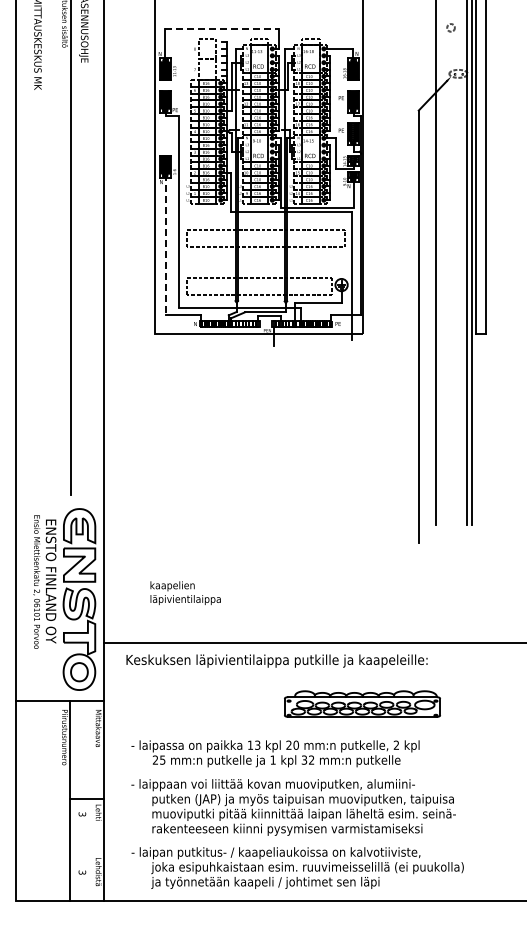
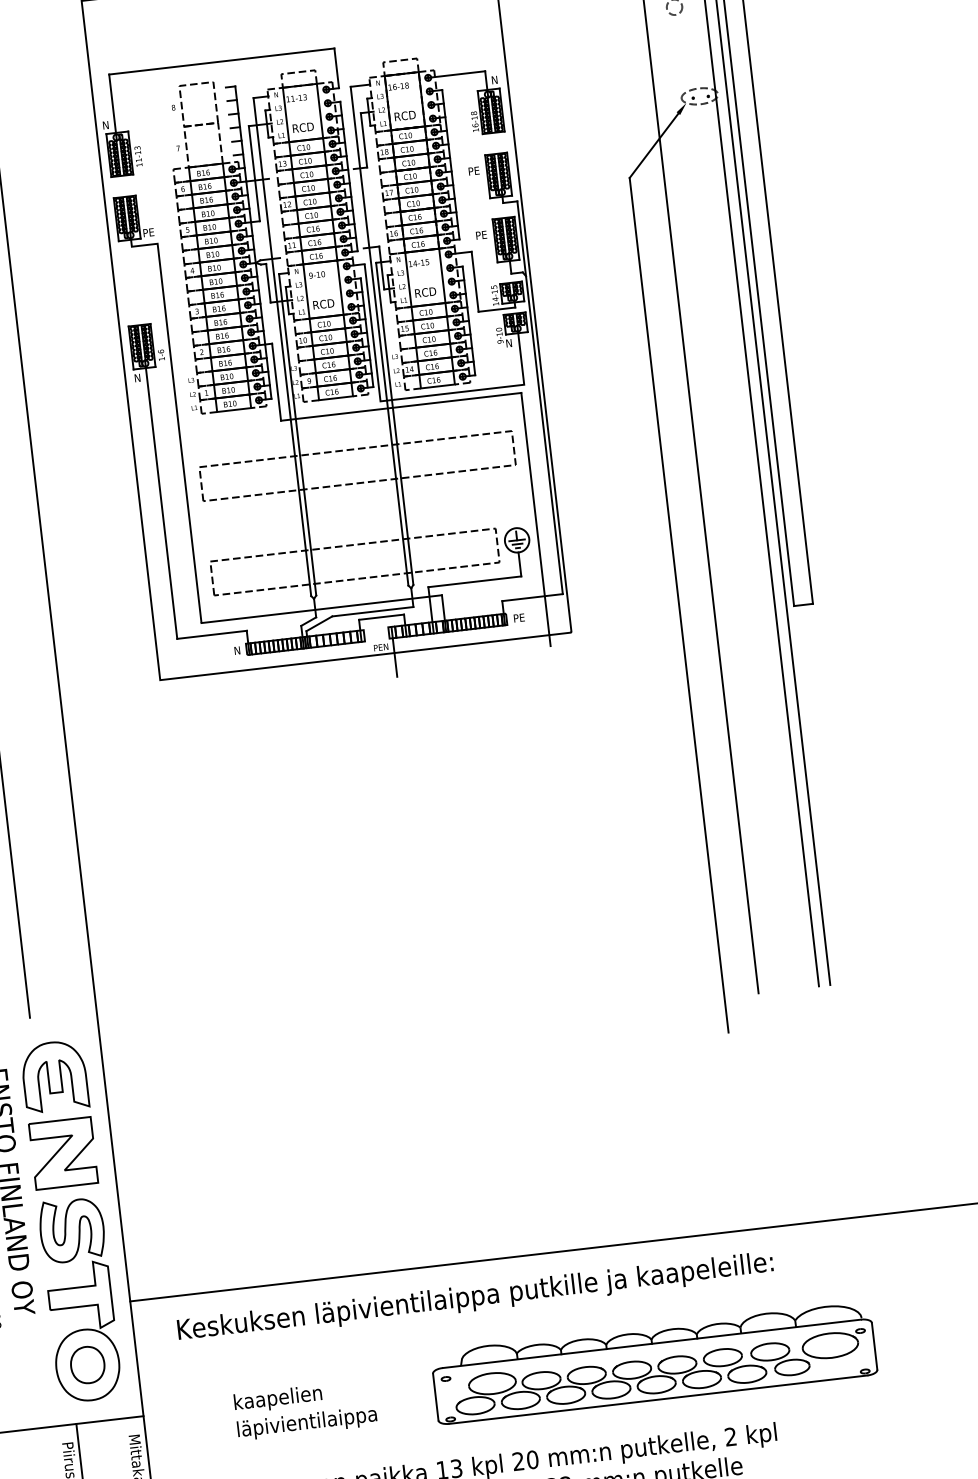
line: (221, 28) -> (221, 60), dashed -> solid
line: (166, 244) -> (161, 500), dashed -> solid
text: (185, 592) -> (305, 1408), moved
part: (362, 703) -> (654, 1362), size x1.43

